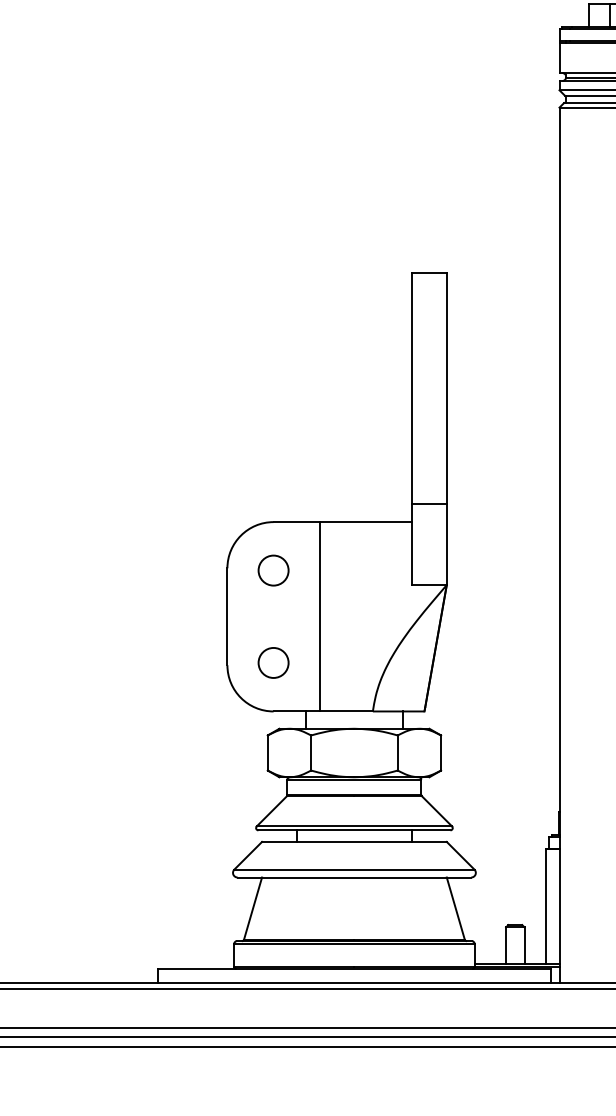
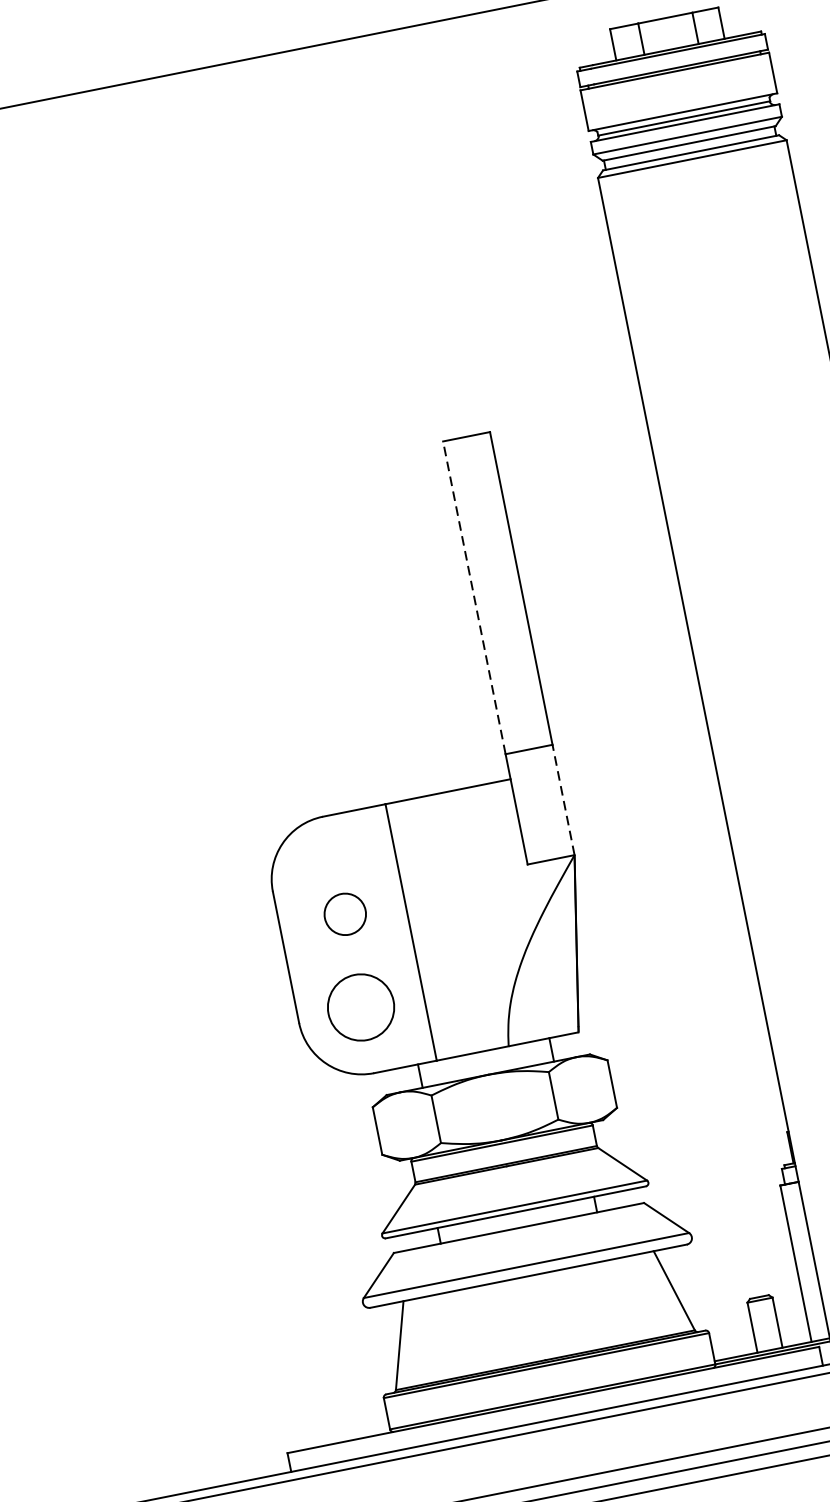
line: (412, 387) -> (474, 596), solid -> dashed
line: (446, 544) -> (563, 800), solid -> dashed
circle: (273, 570) -> (345, 914), moved
circle: (273, 662) -> (360, 1006), size x1.6

